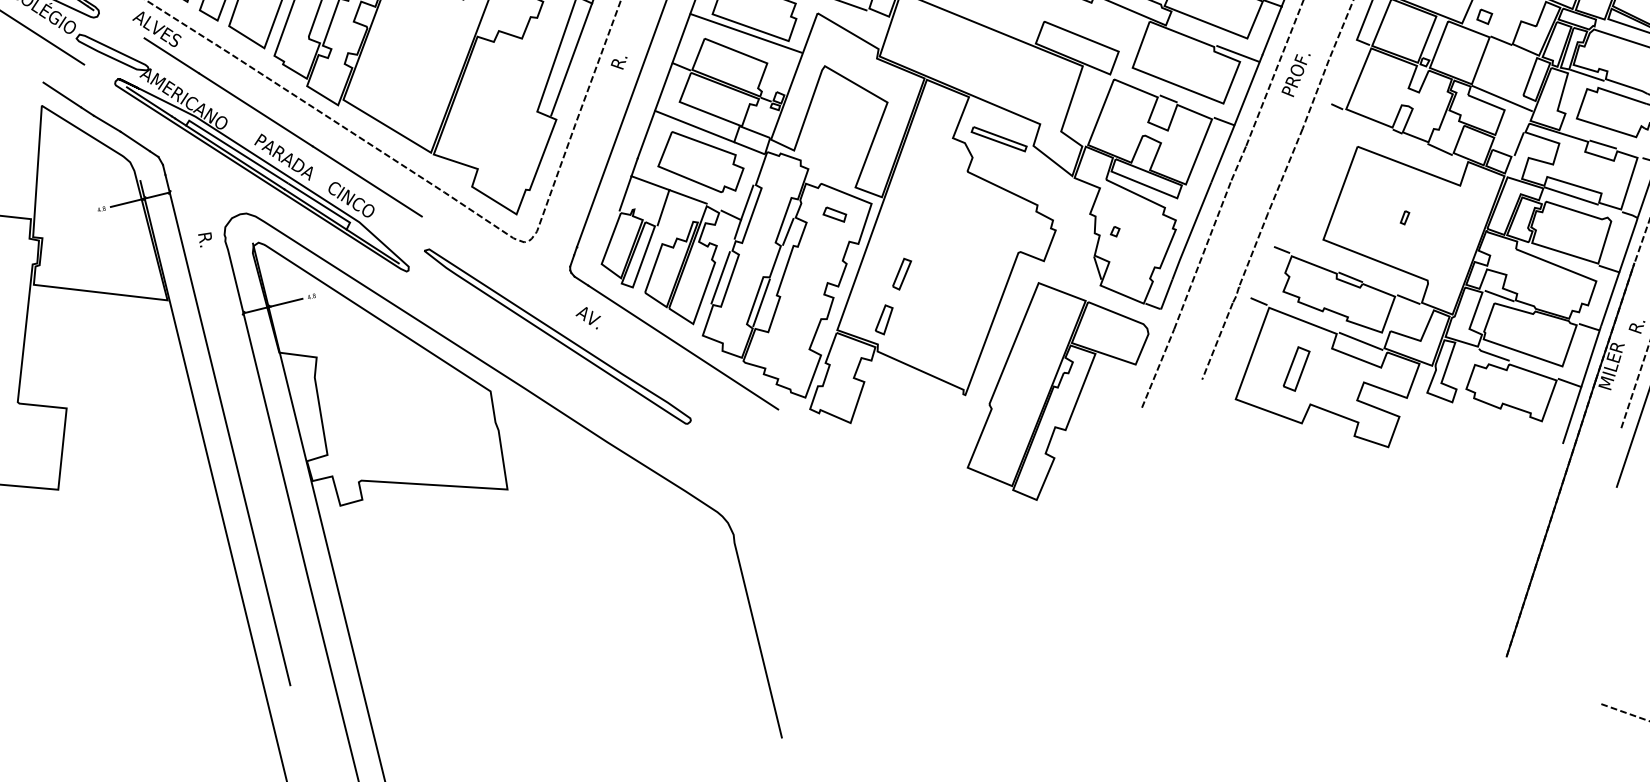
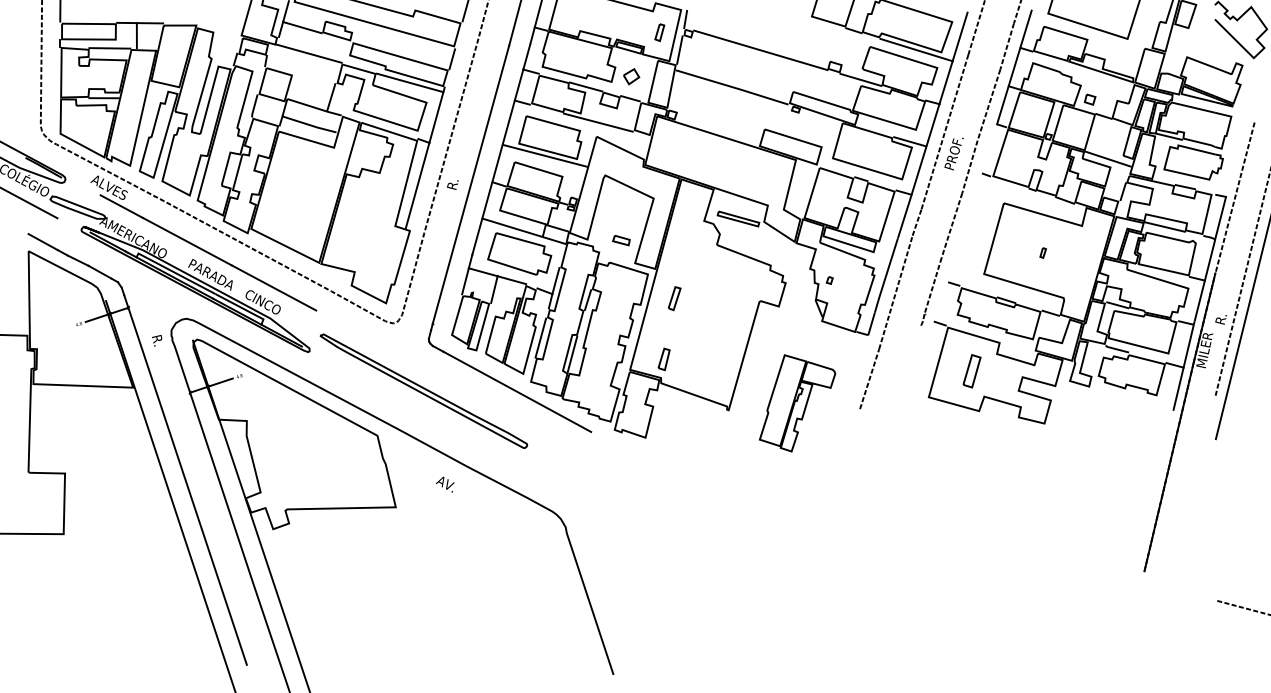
part: (834, 214) -> (621, 240), moved
part: (901, 274) -> (674, 298), moved
text: (587, 317) -> (444, 484), moved
line: (1216, 341) -> (911, 355), removed
line: (1360, 341) -> (1017, 347), removed
part: (1058, 393) -> (797, 403), size x0.6

